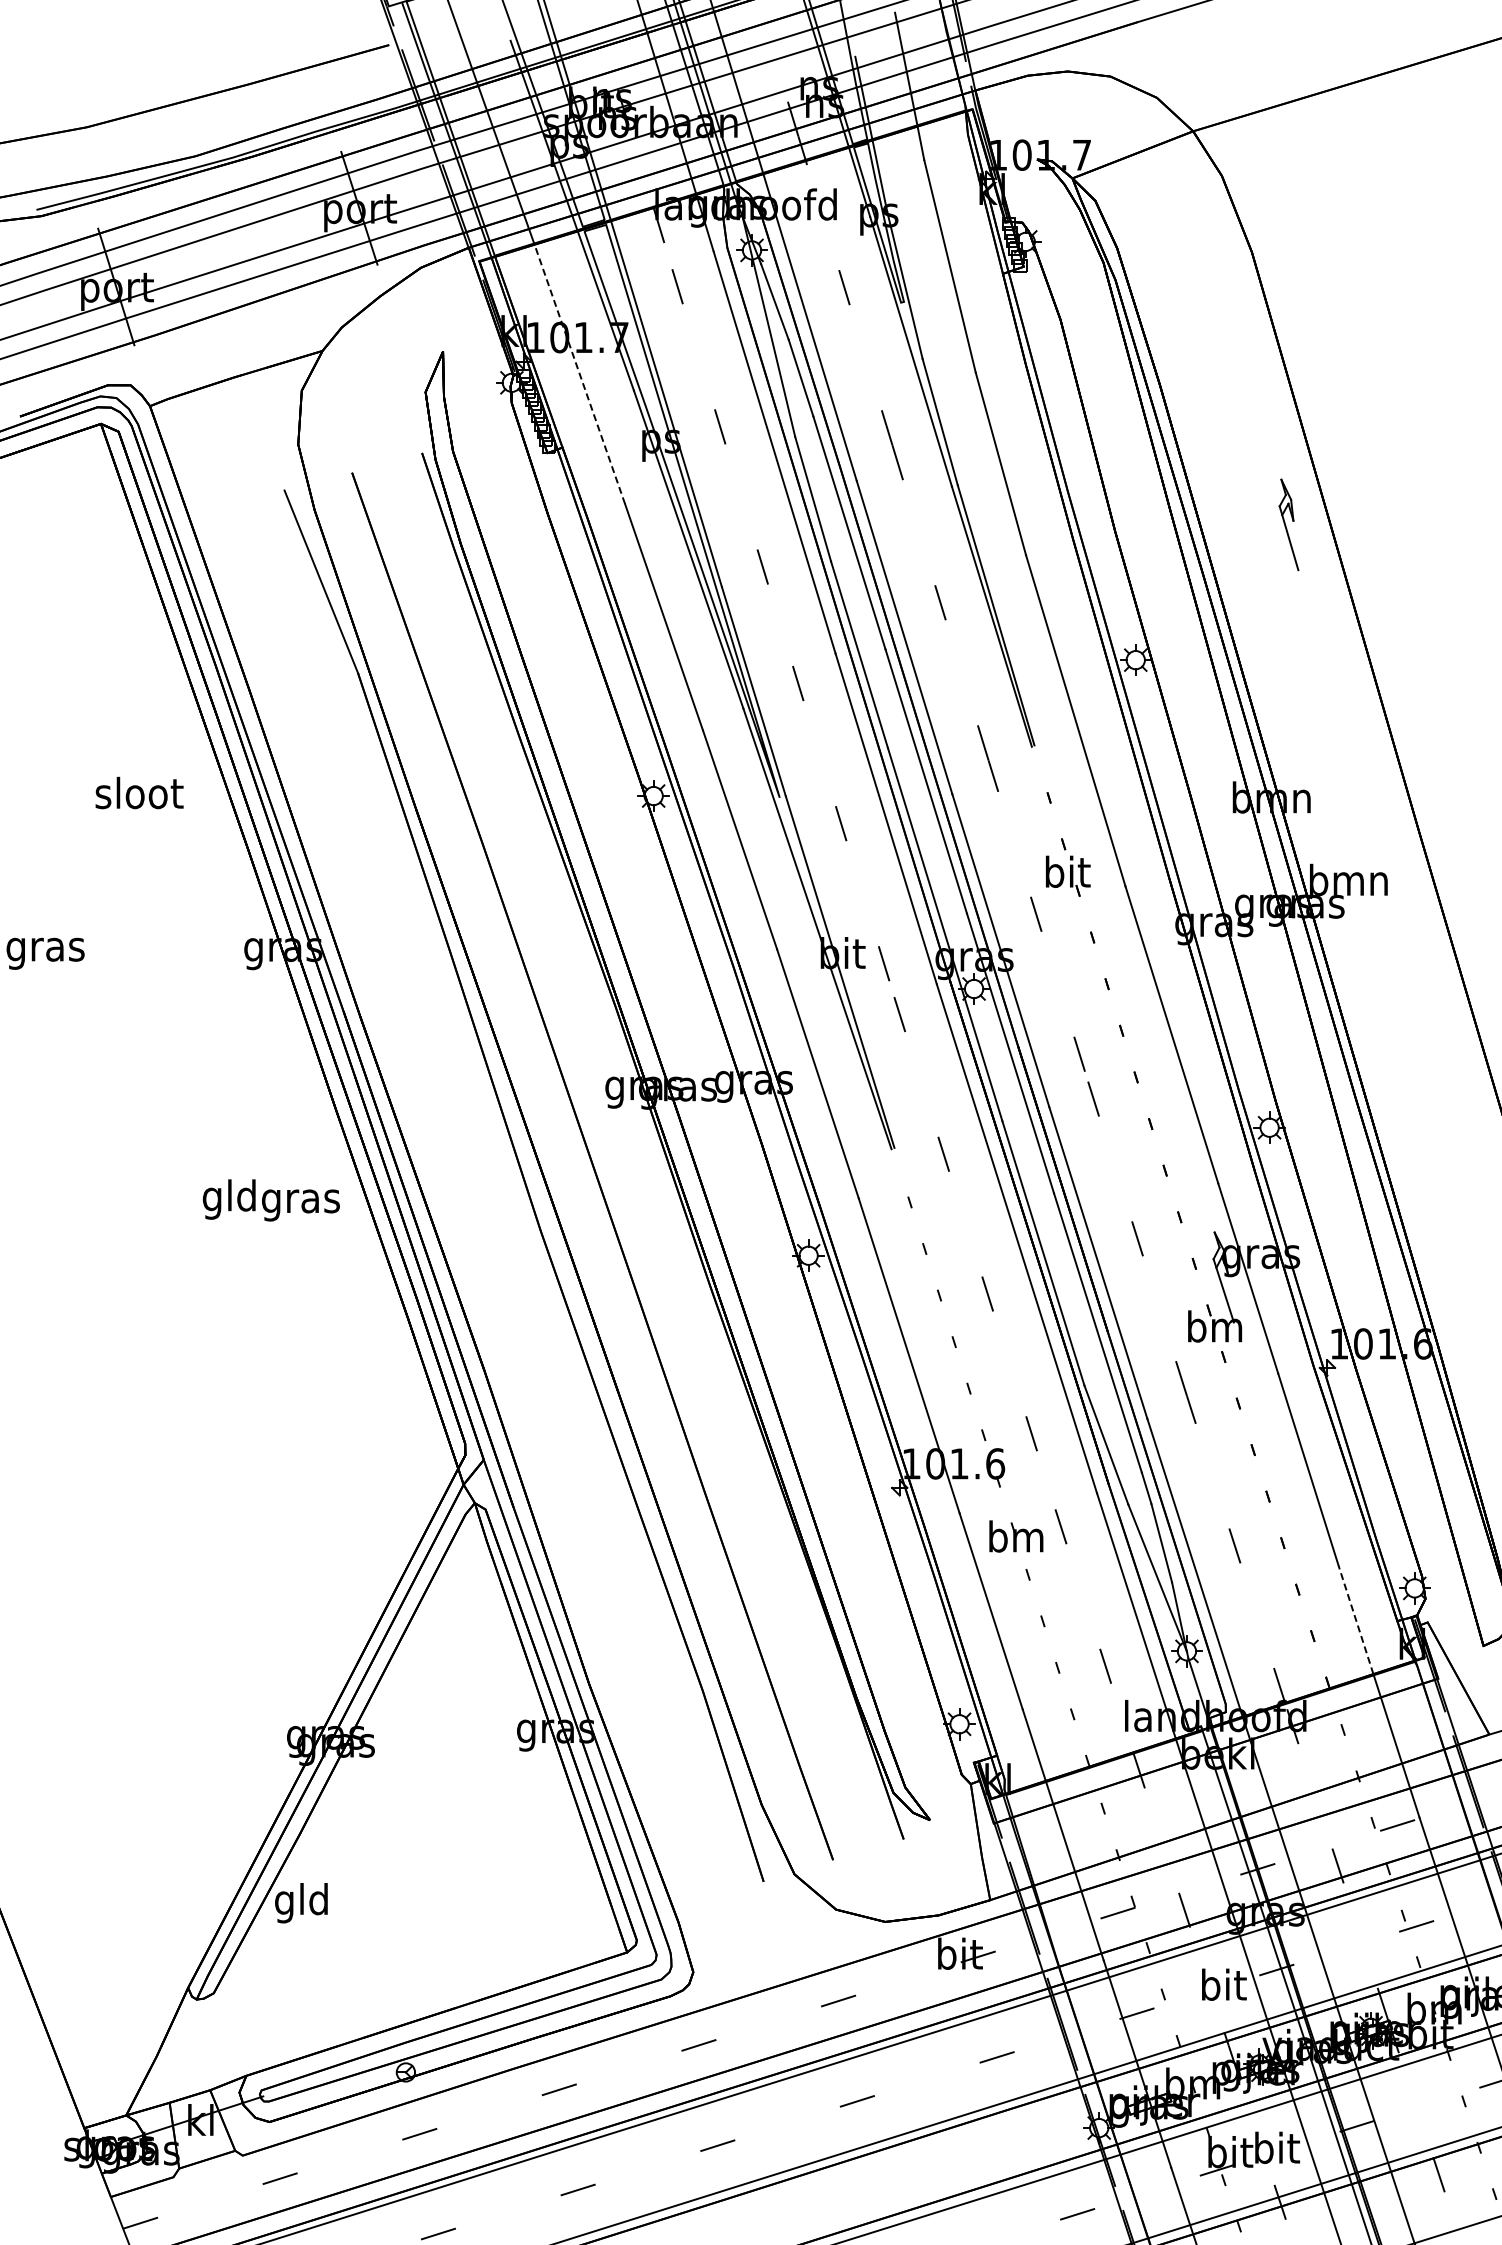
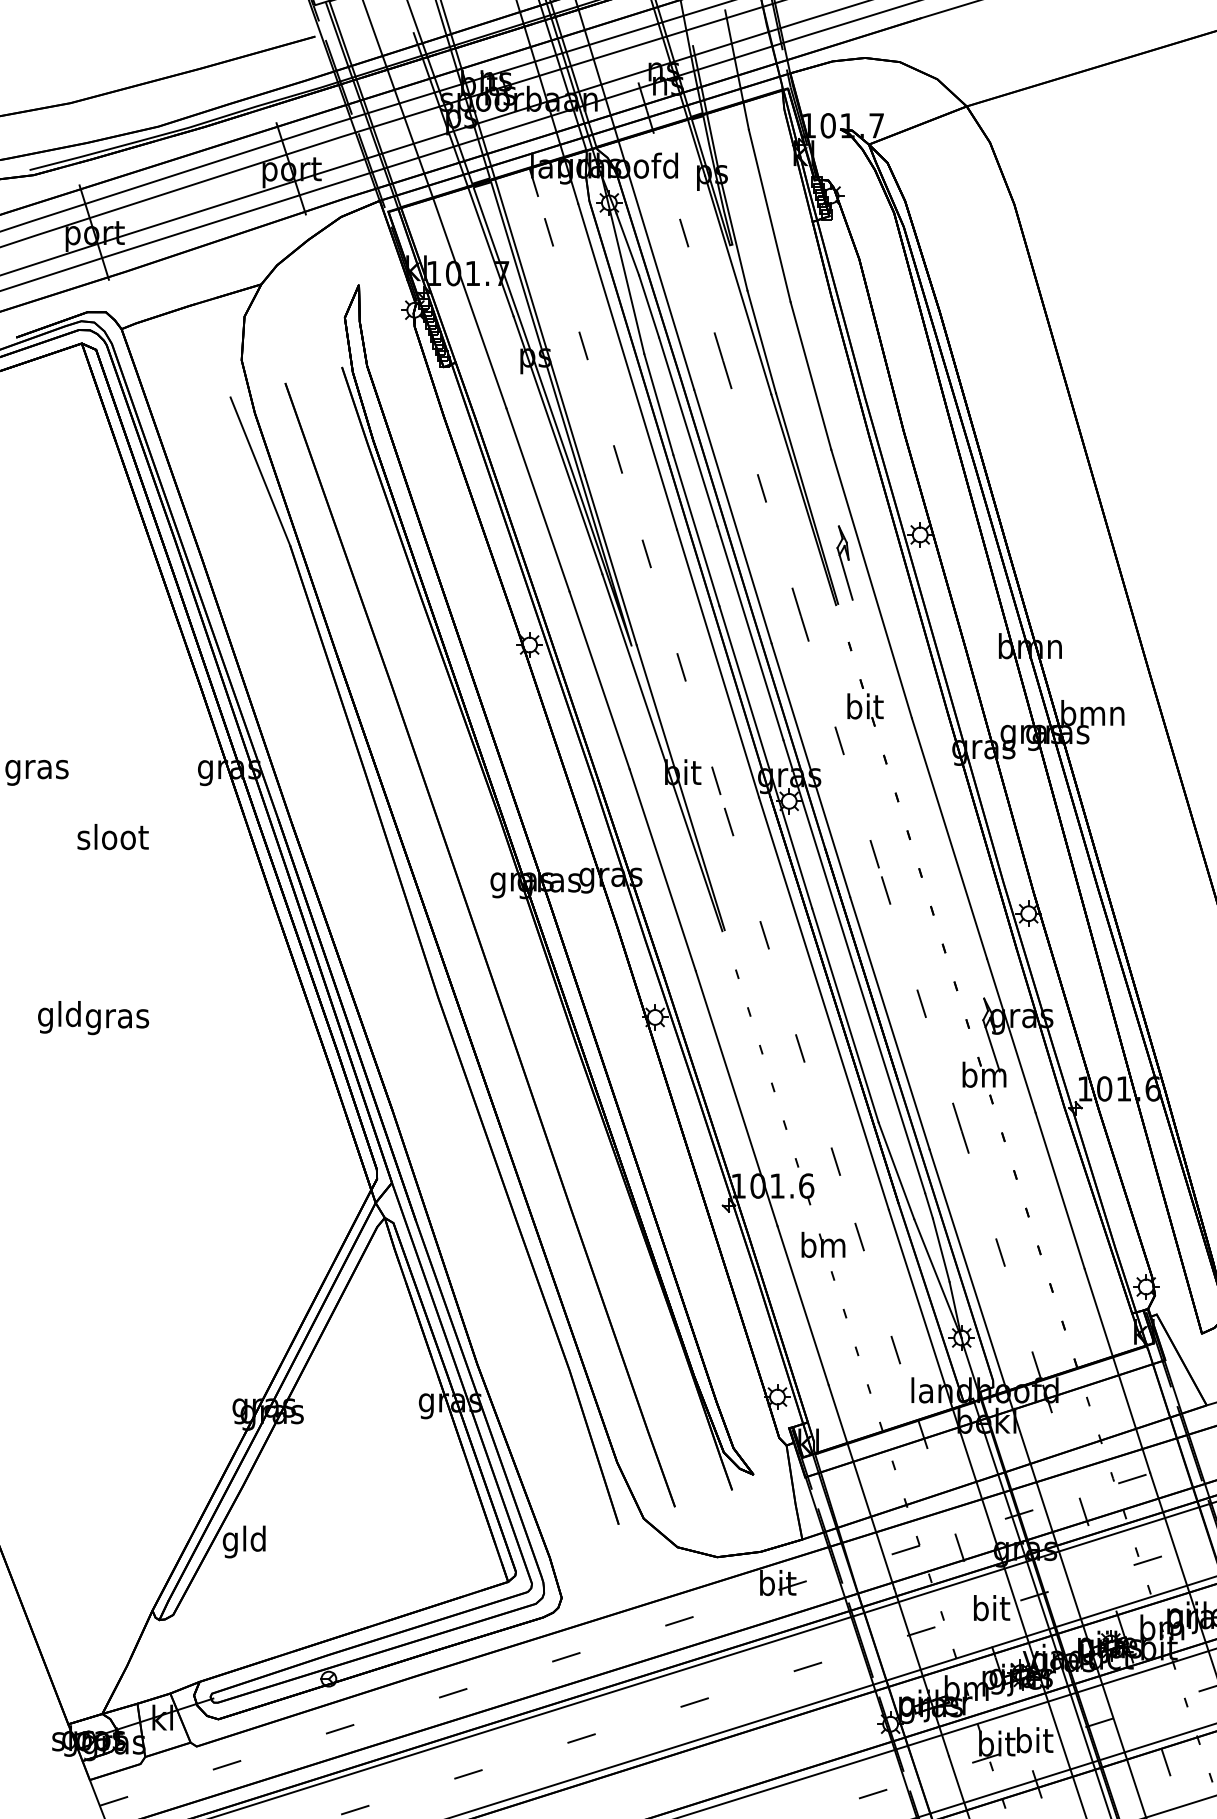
line: (579, 373) -> (469, 302), dashed -> solid
part: (1288, 524) -> (844, 562), moved
text: (139, 792) -> (113, 836), moved
text: (270, 1200) -> (92, 1018), moved
line: (1356, 1620) -> (1099, 1312), dashed -> solid

